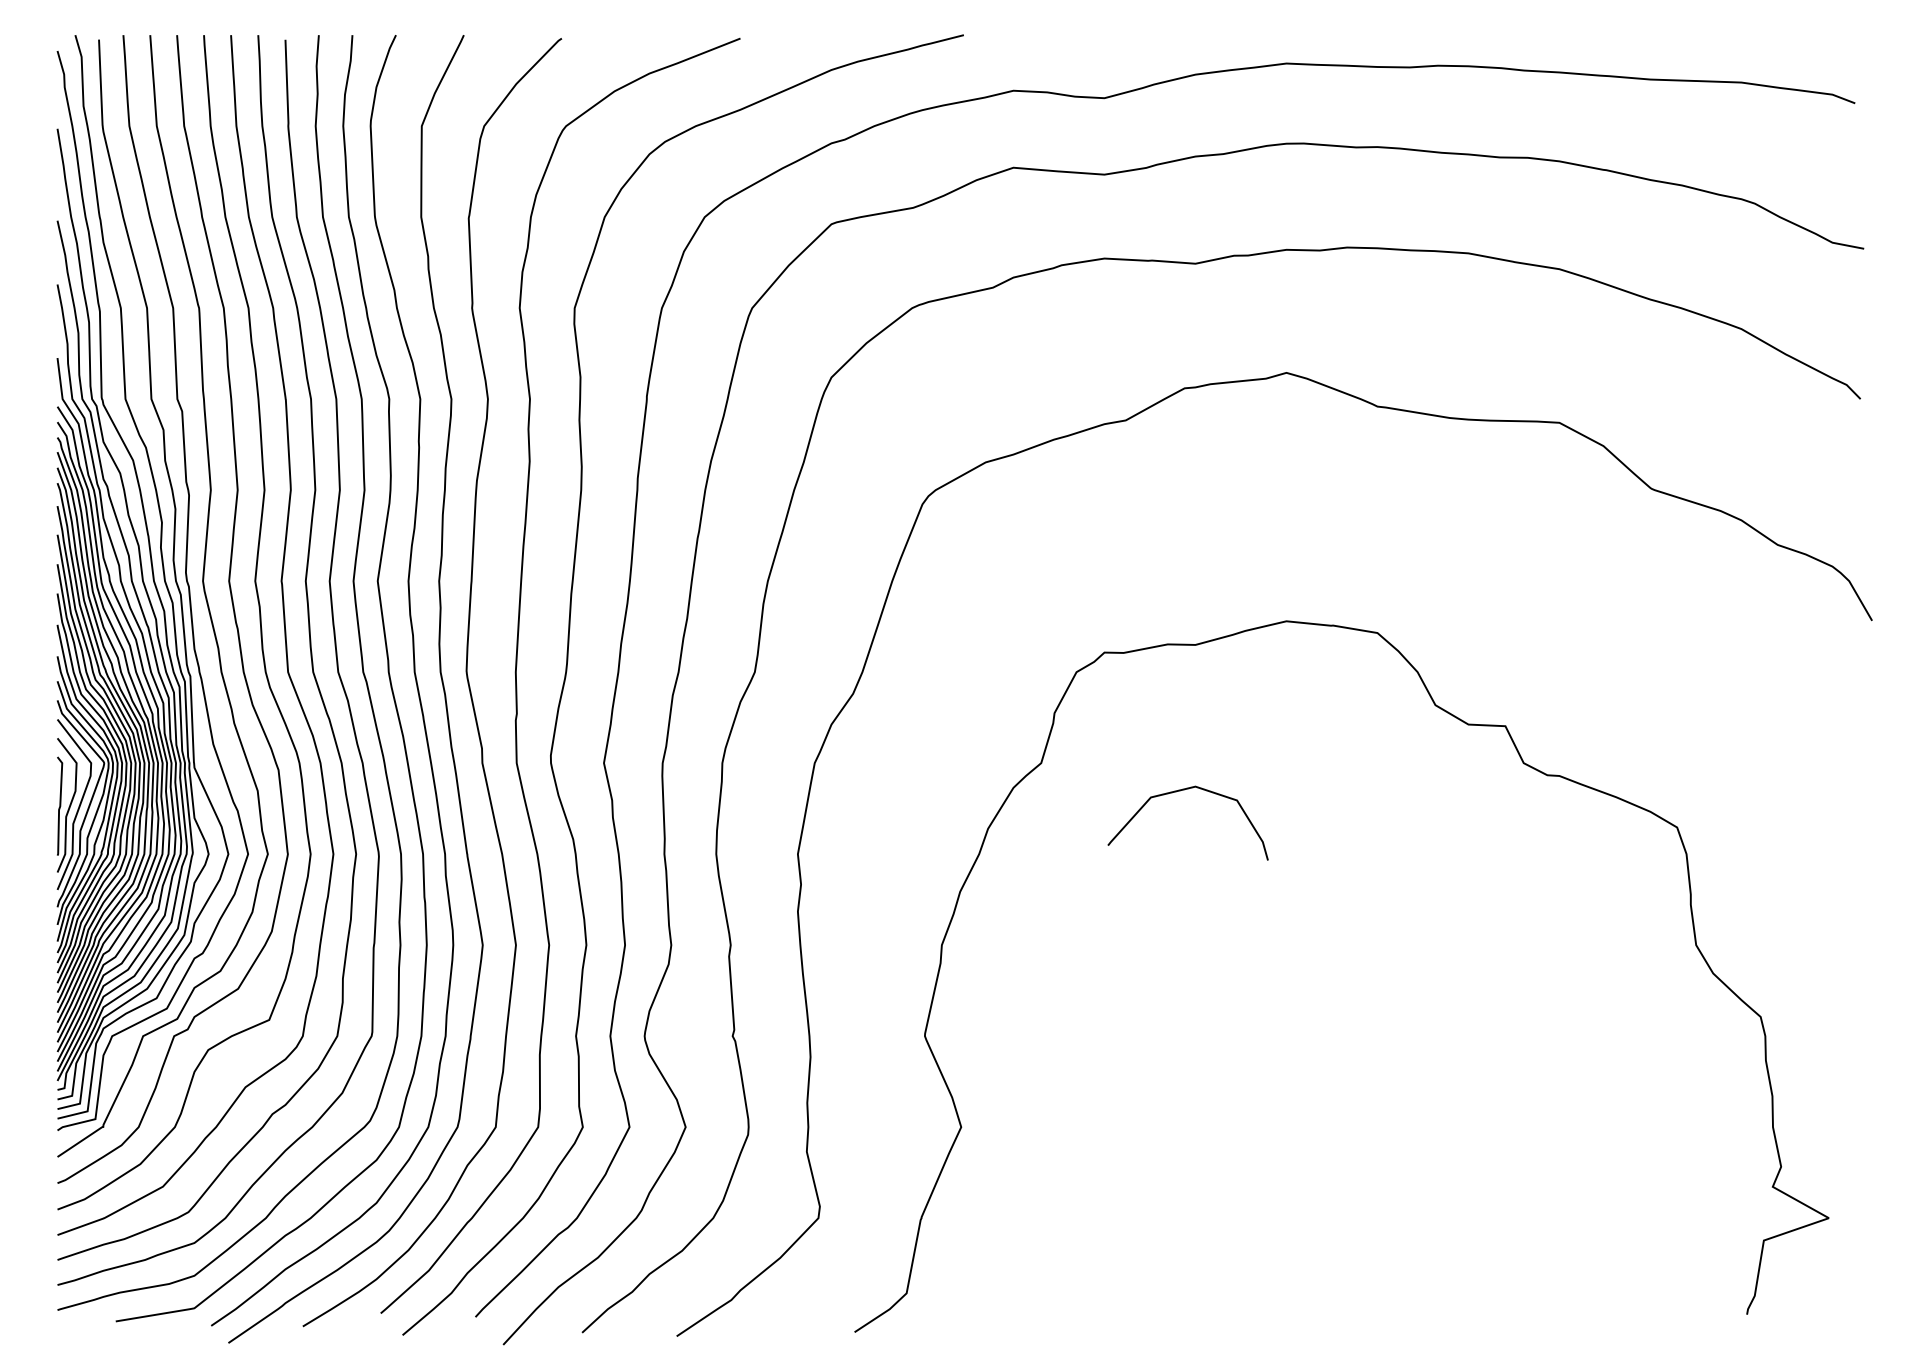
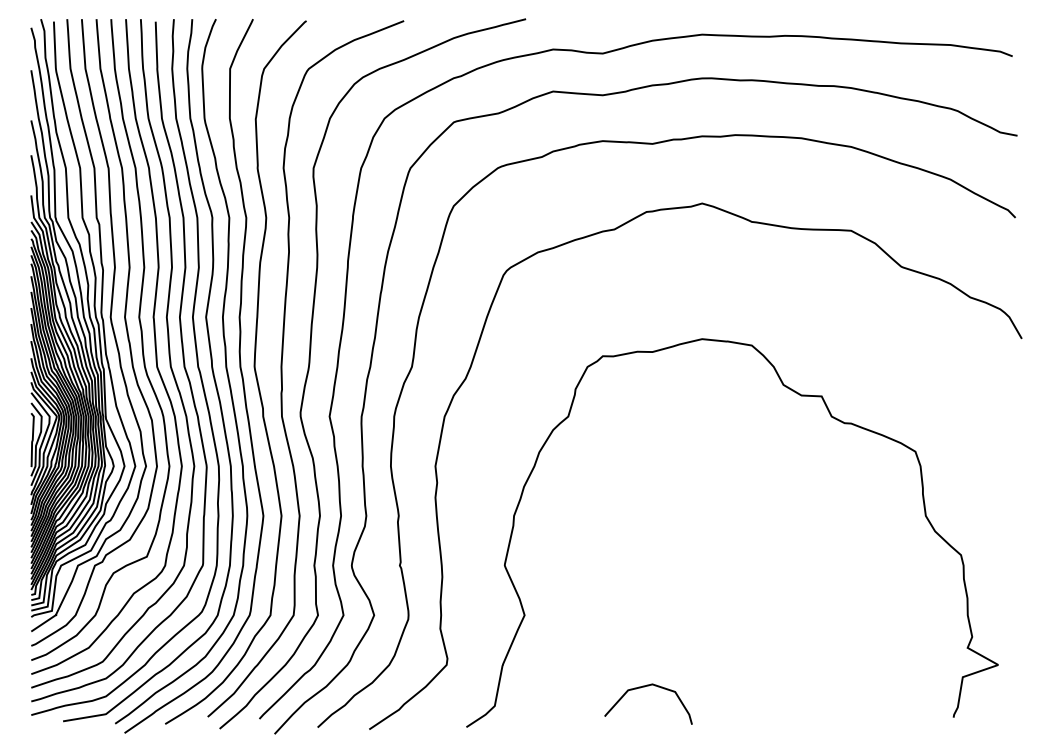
curve: (1180, 792) -> (644, 687), moved

